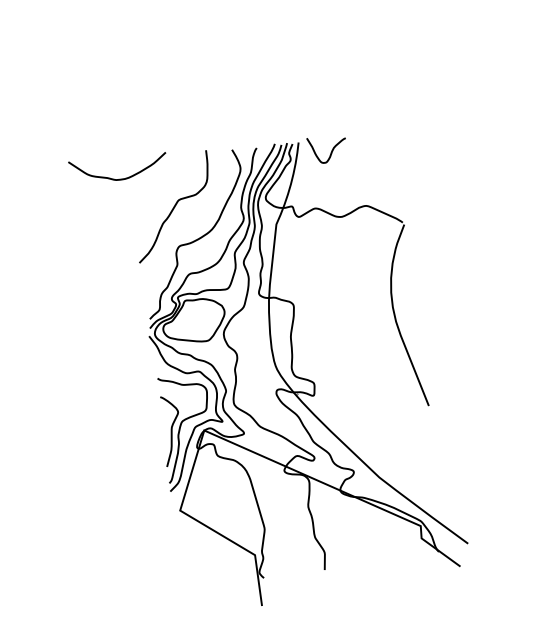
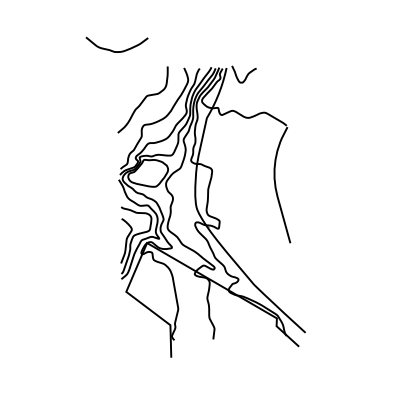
curve: (113, 177) -> (113, 50), moved

